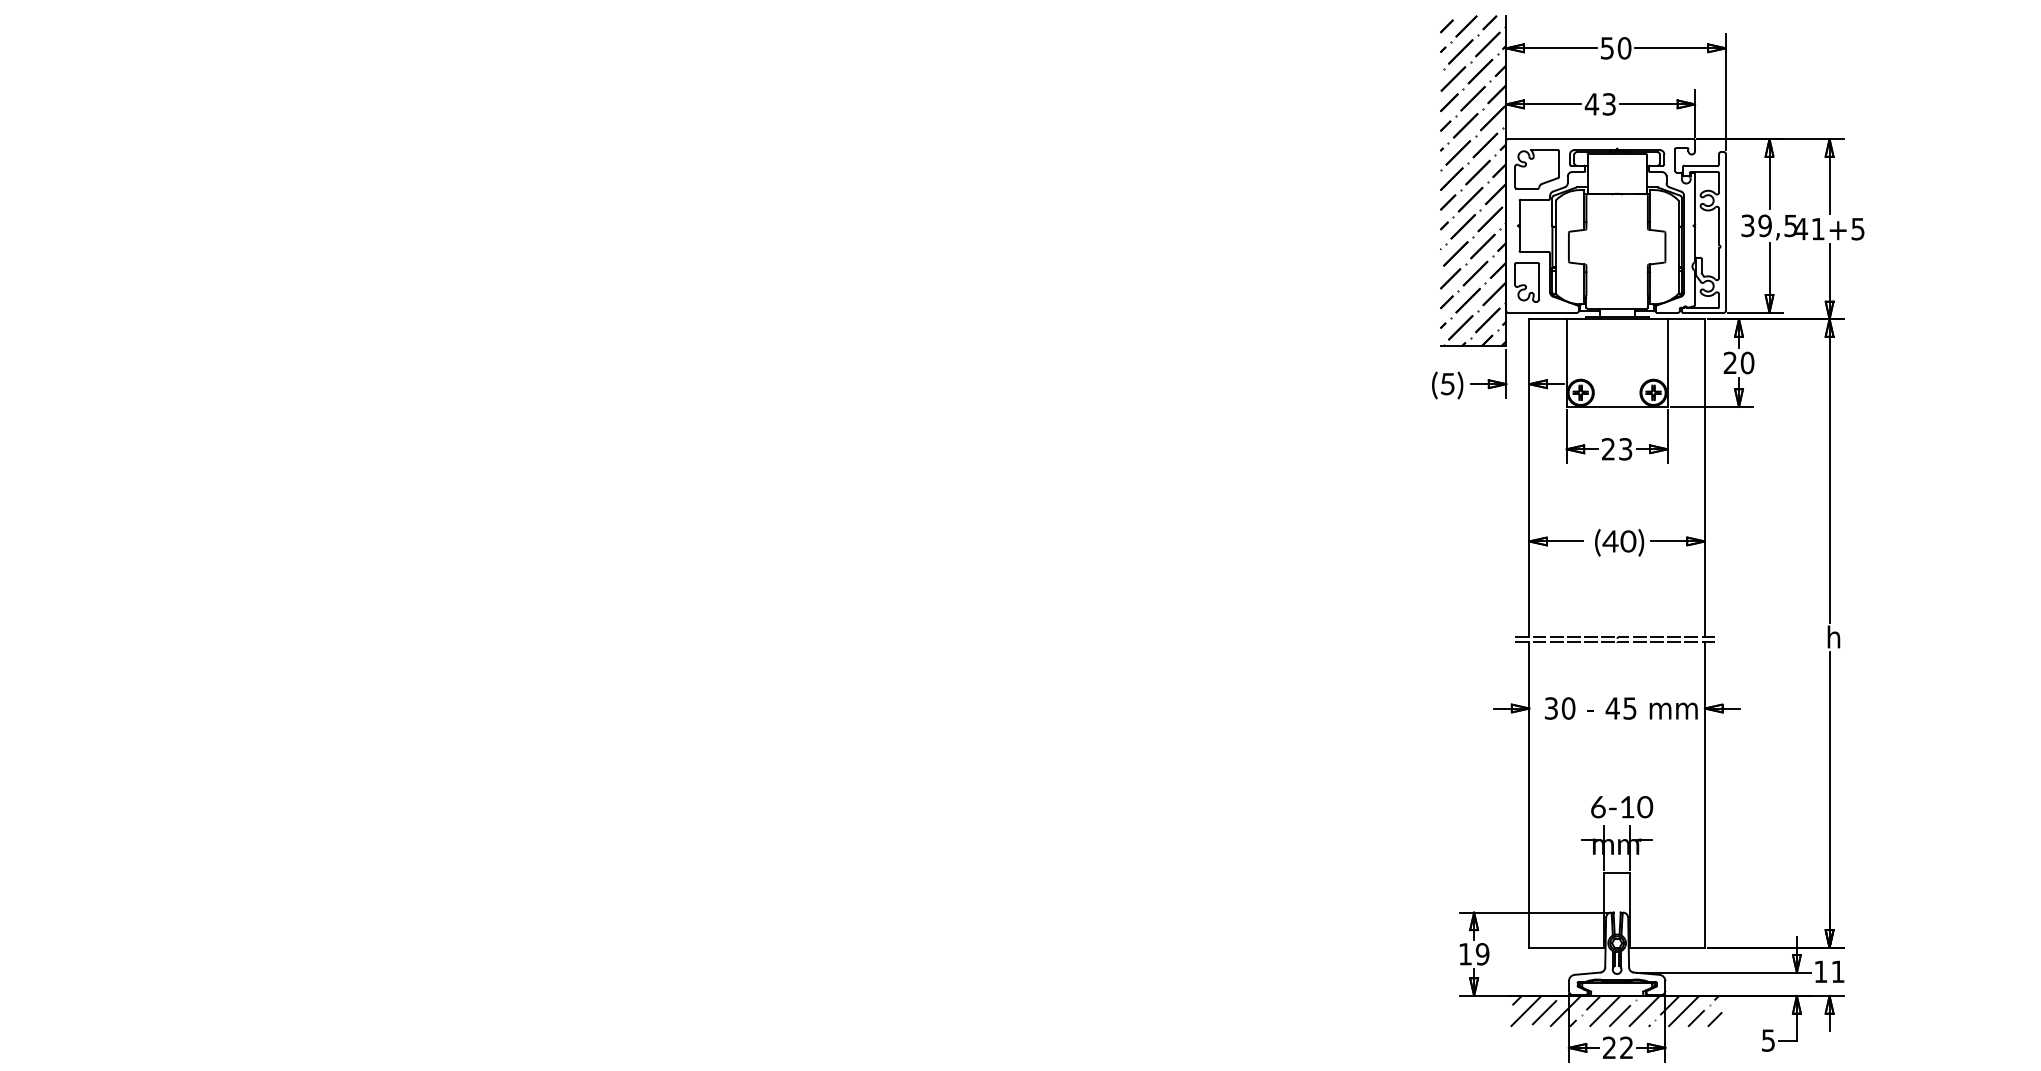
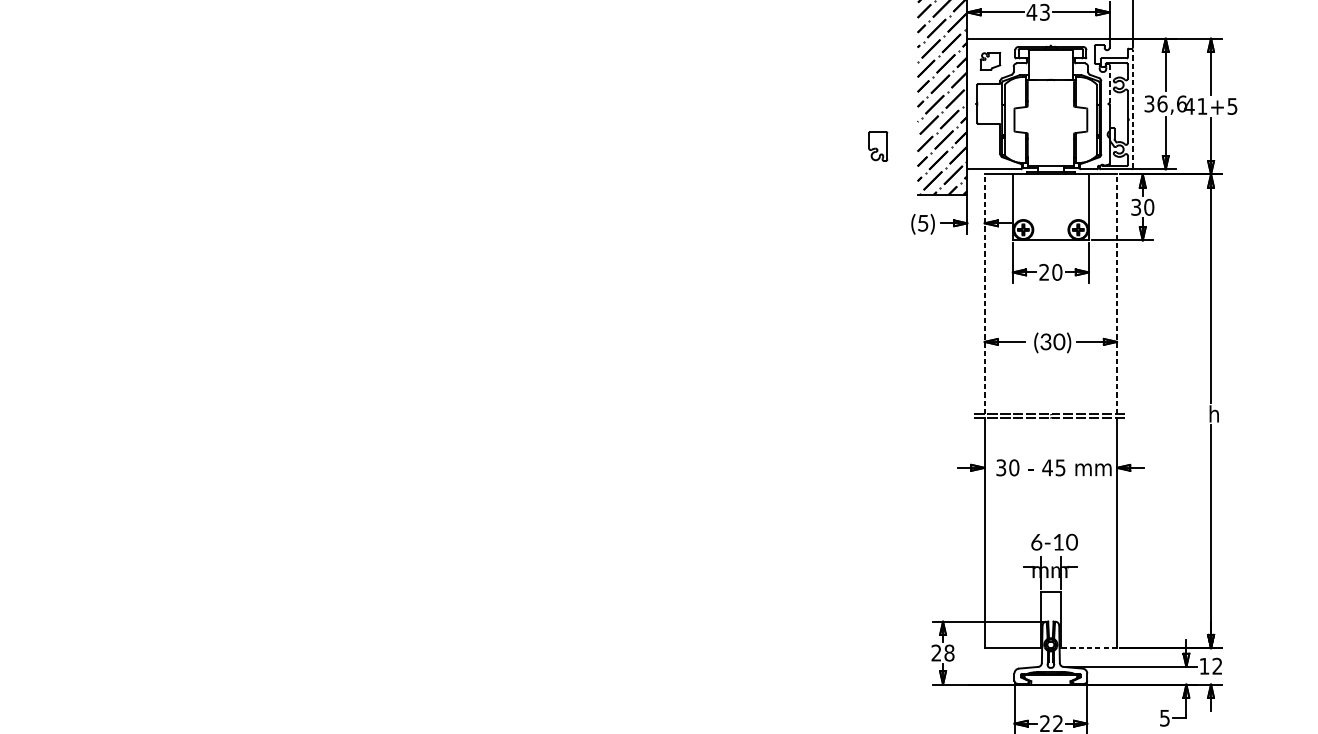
part: (1536, 169) -> (990, 61), size x0.6
line: (1695, 199) -> (1109, 84), solid -> dashed
text: (1777, 225) -> (1171, 103), 39,5 -> 36,6
line: (1725, 232) -> (1132, 108), solid -> dashed
part: (1526, 282) -> (877, 146), moved
text: (1729, 363) -> (1135, 207), 20 -> 30
text: (1625, 449) -> (1057, 272), 23 -> 20
line: (1529, 477) -> (984, 293), solid -> dashed
line: (1704, 477) -> (1116, 293), solid -> dashed
text: (1610, 541) -> (1045, 341), (40) -> (30)
line: (1667, 947) -> (1088, 648), solid -> dashed
text: (1473, 954) -> (942, 653), 19 -> 28
text: (1837, 971) -> (1217, 666), 11 -> 12
hatch: (1616, 1010) -> (1050, 695), removed

